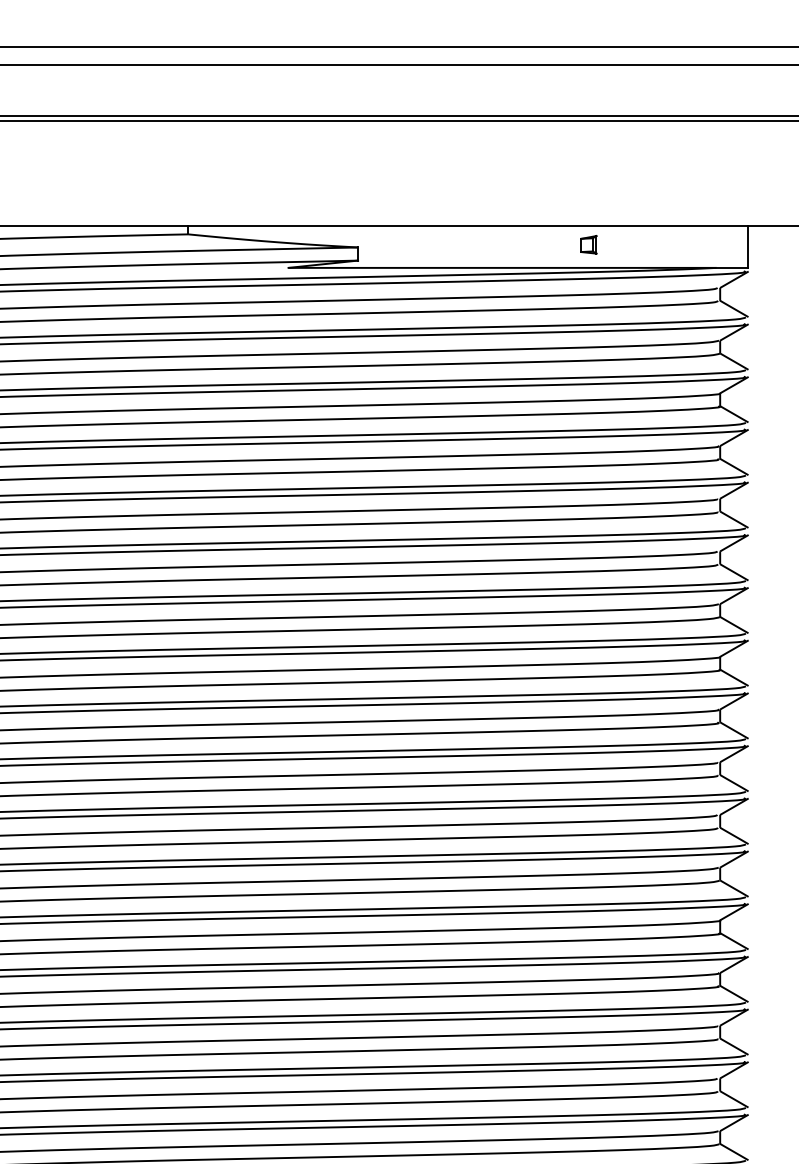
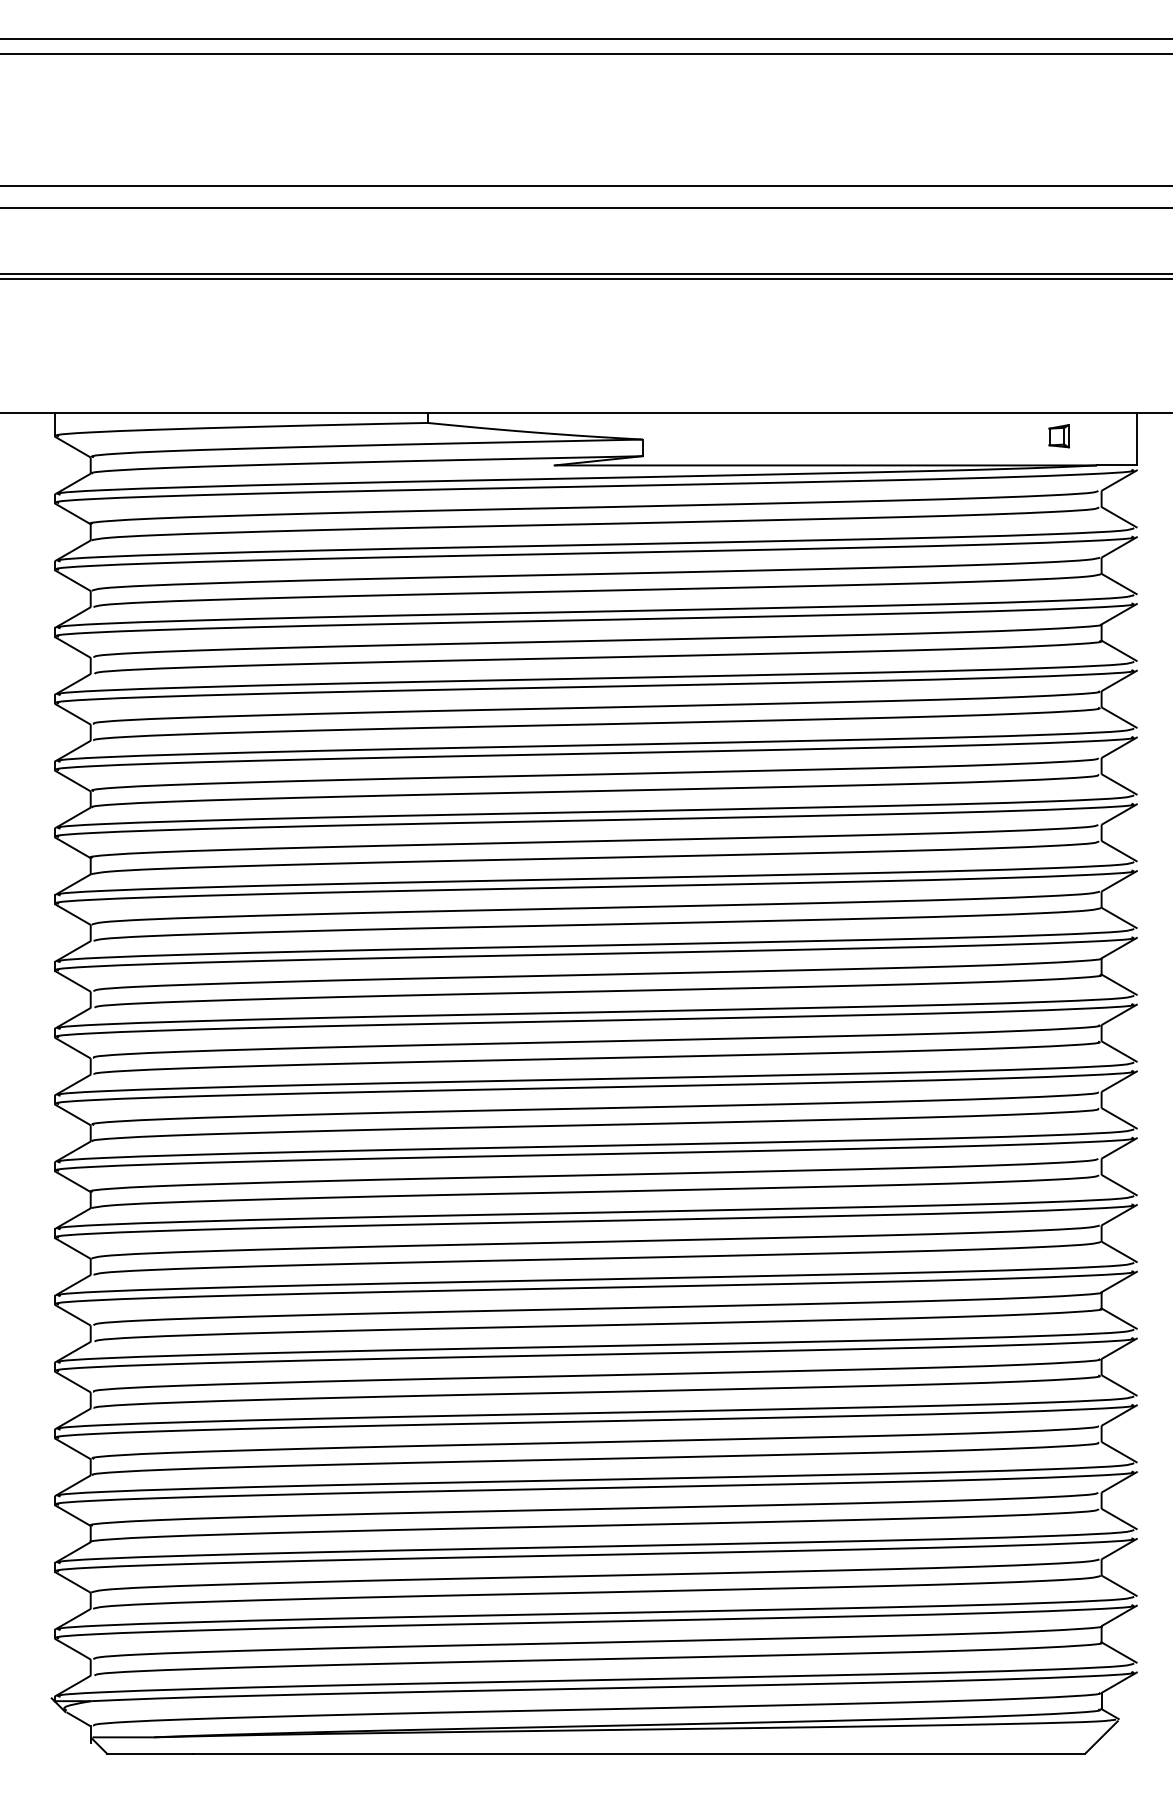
part: (588, 245) -> (1058, 436), moved

